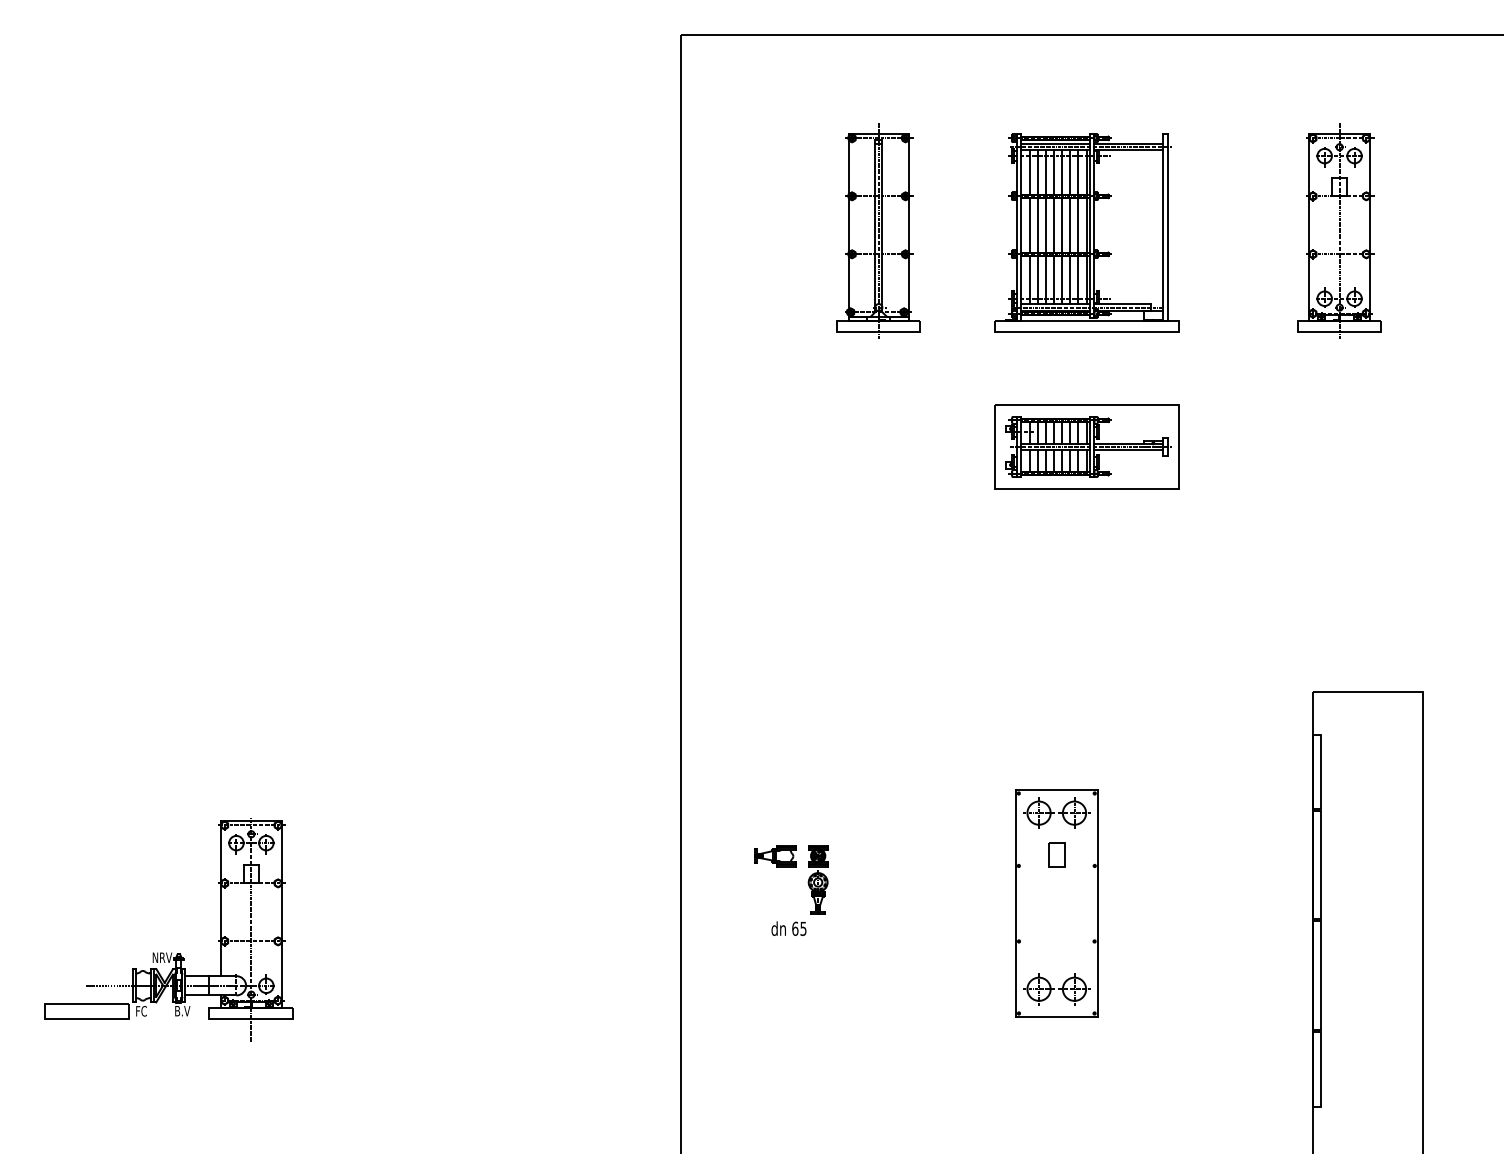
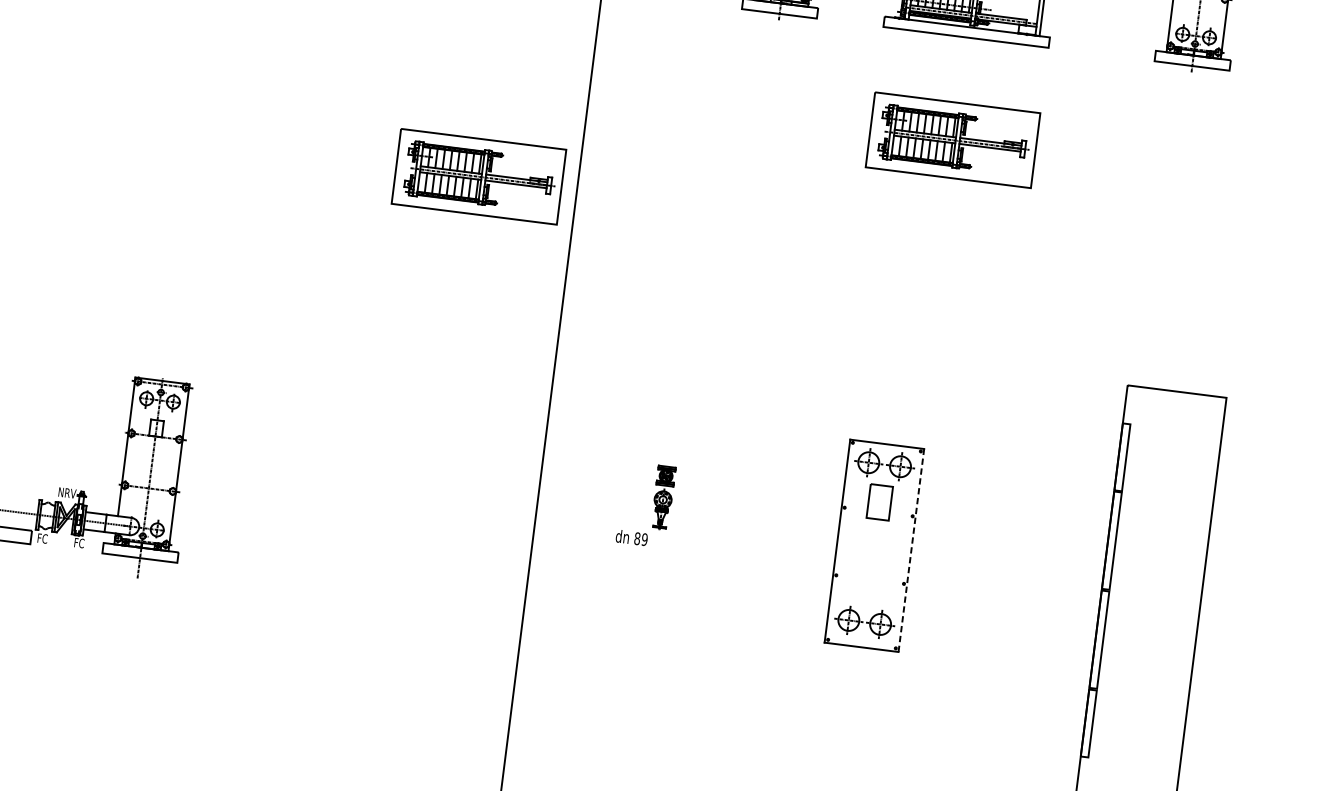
part: (570, 552) -> (478, 176), added
part: (1056, 854) -> (879, 501), size x1.6
part: (775, 856) -> (627, 471), removed
line: (1098, 903) -> (911, 550), solid -> dashed
text: (799, 928) -> (641, 538), 65 -> 89
text: (182, 1010) -> (79, 542), B.V -> FC

